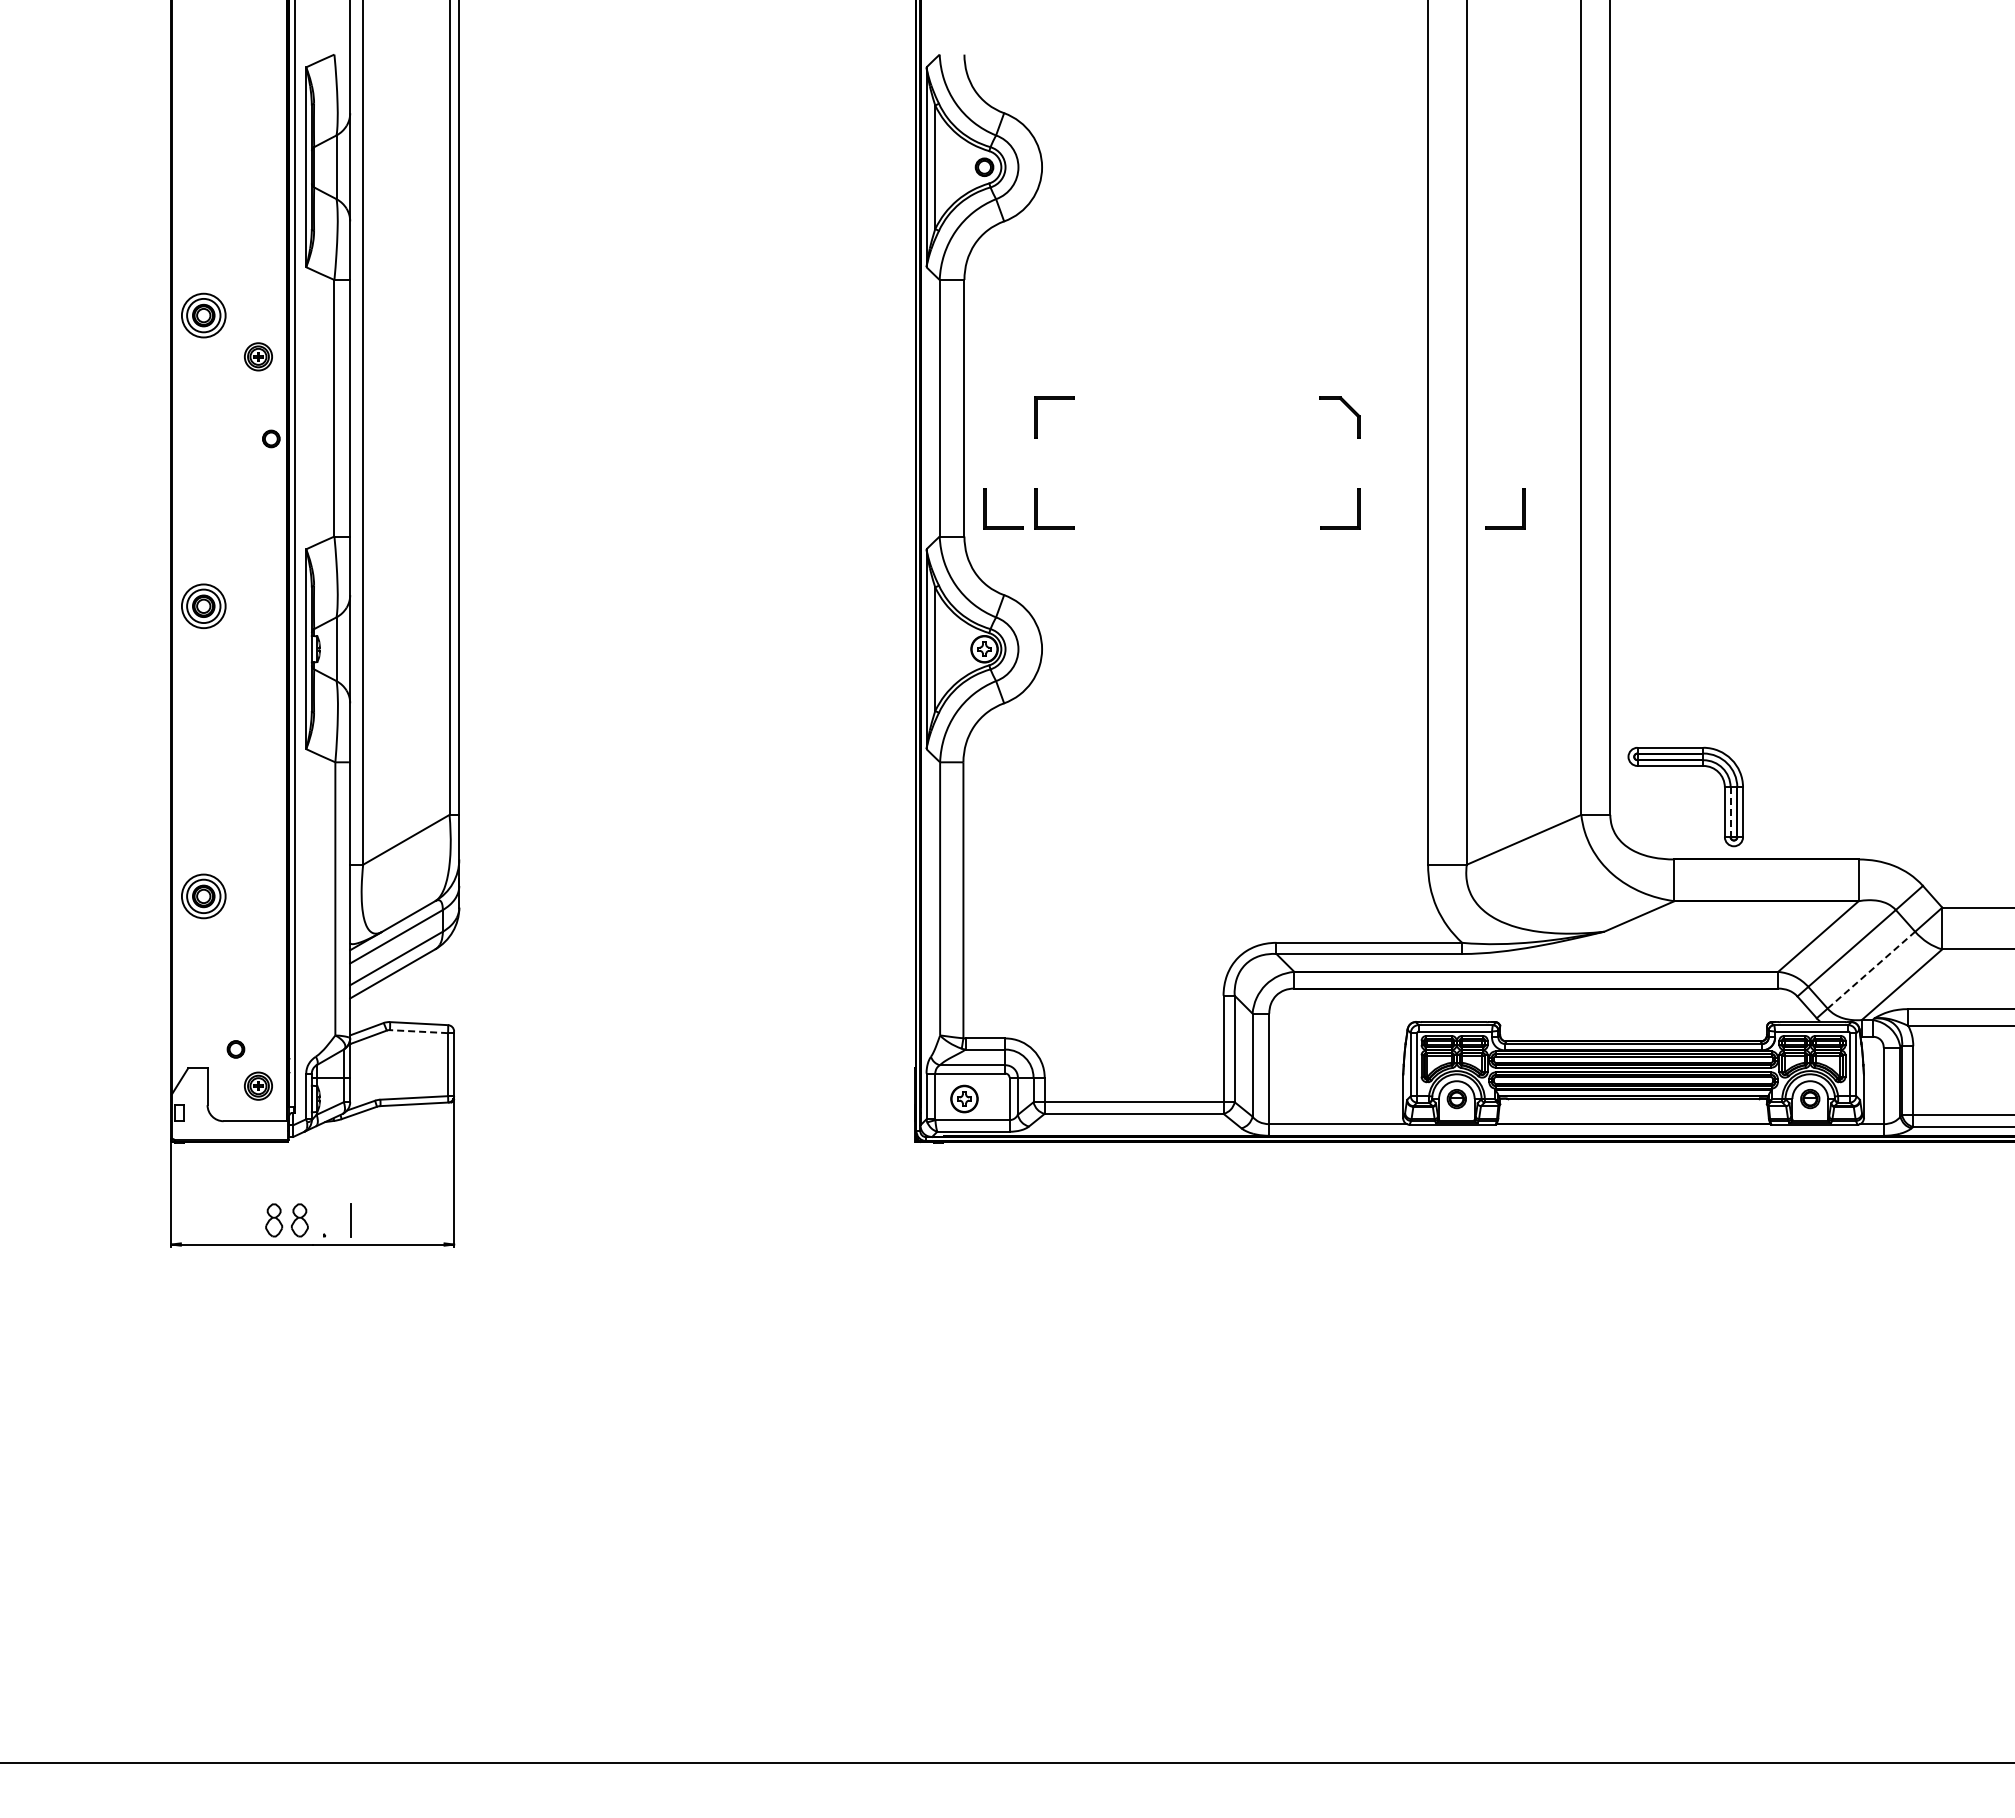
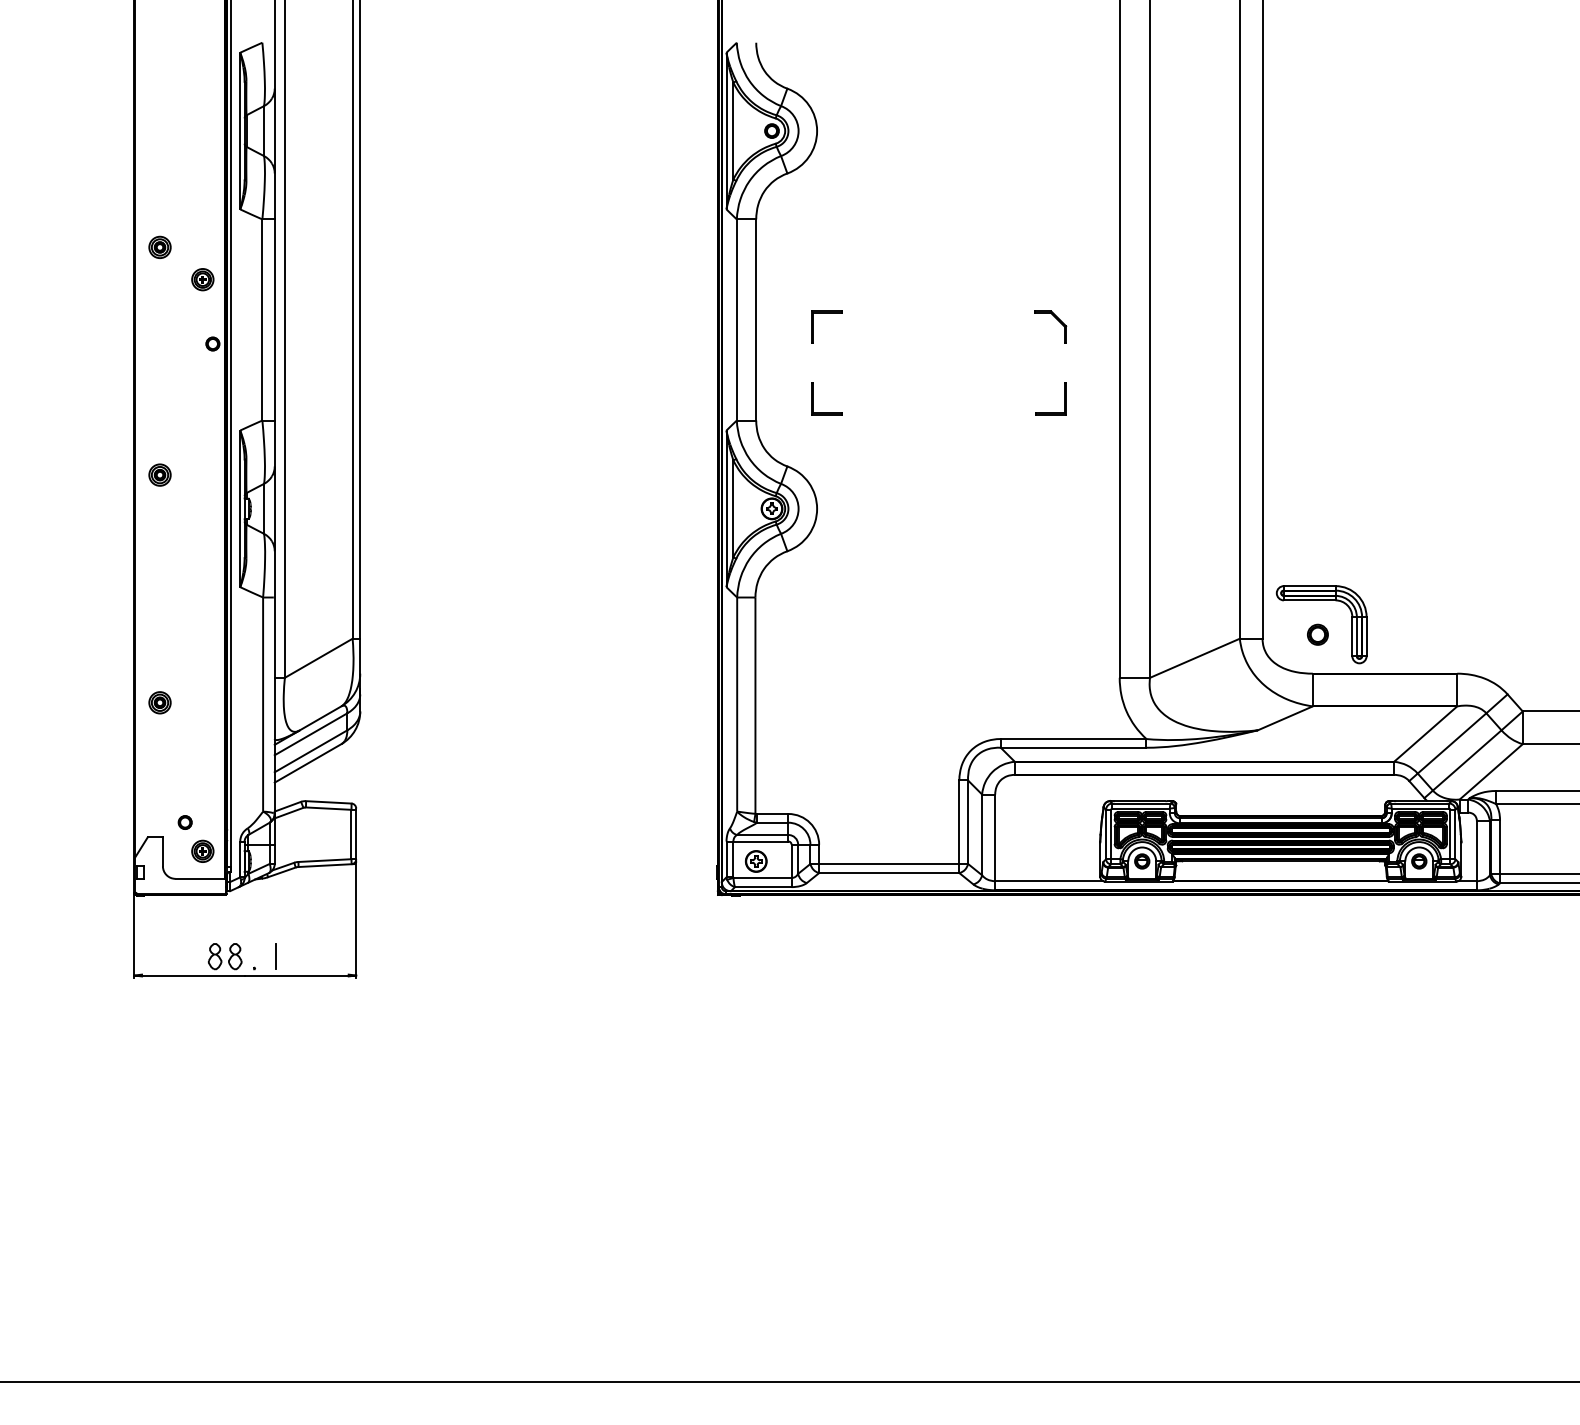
part: (203, 315) -> (159, 247), size x0.62
part: (986, 508) -> (773, 398), removed
part: (1522, 508) -> (1193, 398), removed
part: (203, 605) -> (159, 474), size x0.62
part: (1680, 809) -> (1317, 634), added
line: (1730, 812) -> (1356, 636), dashed -> solid
part: (203, 896) -> (159, 702), size x0.62
line: (1871, 969) -> (1467, 759), dashed -> solid
line: (418, 1031) -> (328, 808), dashed -> solid

